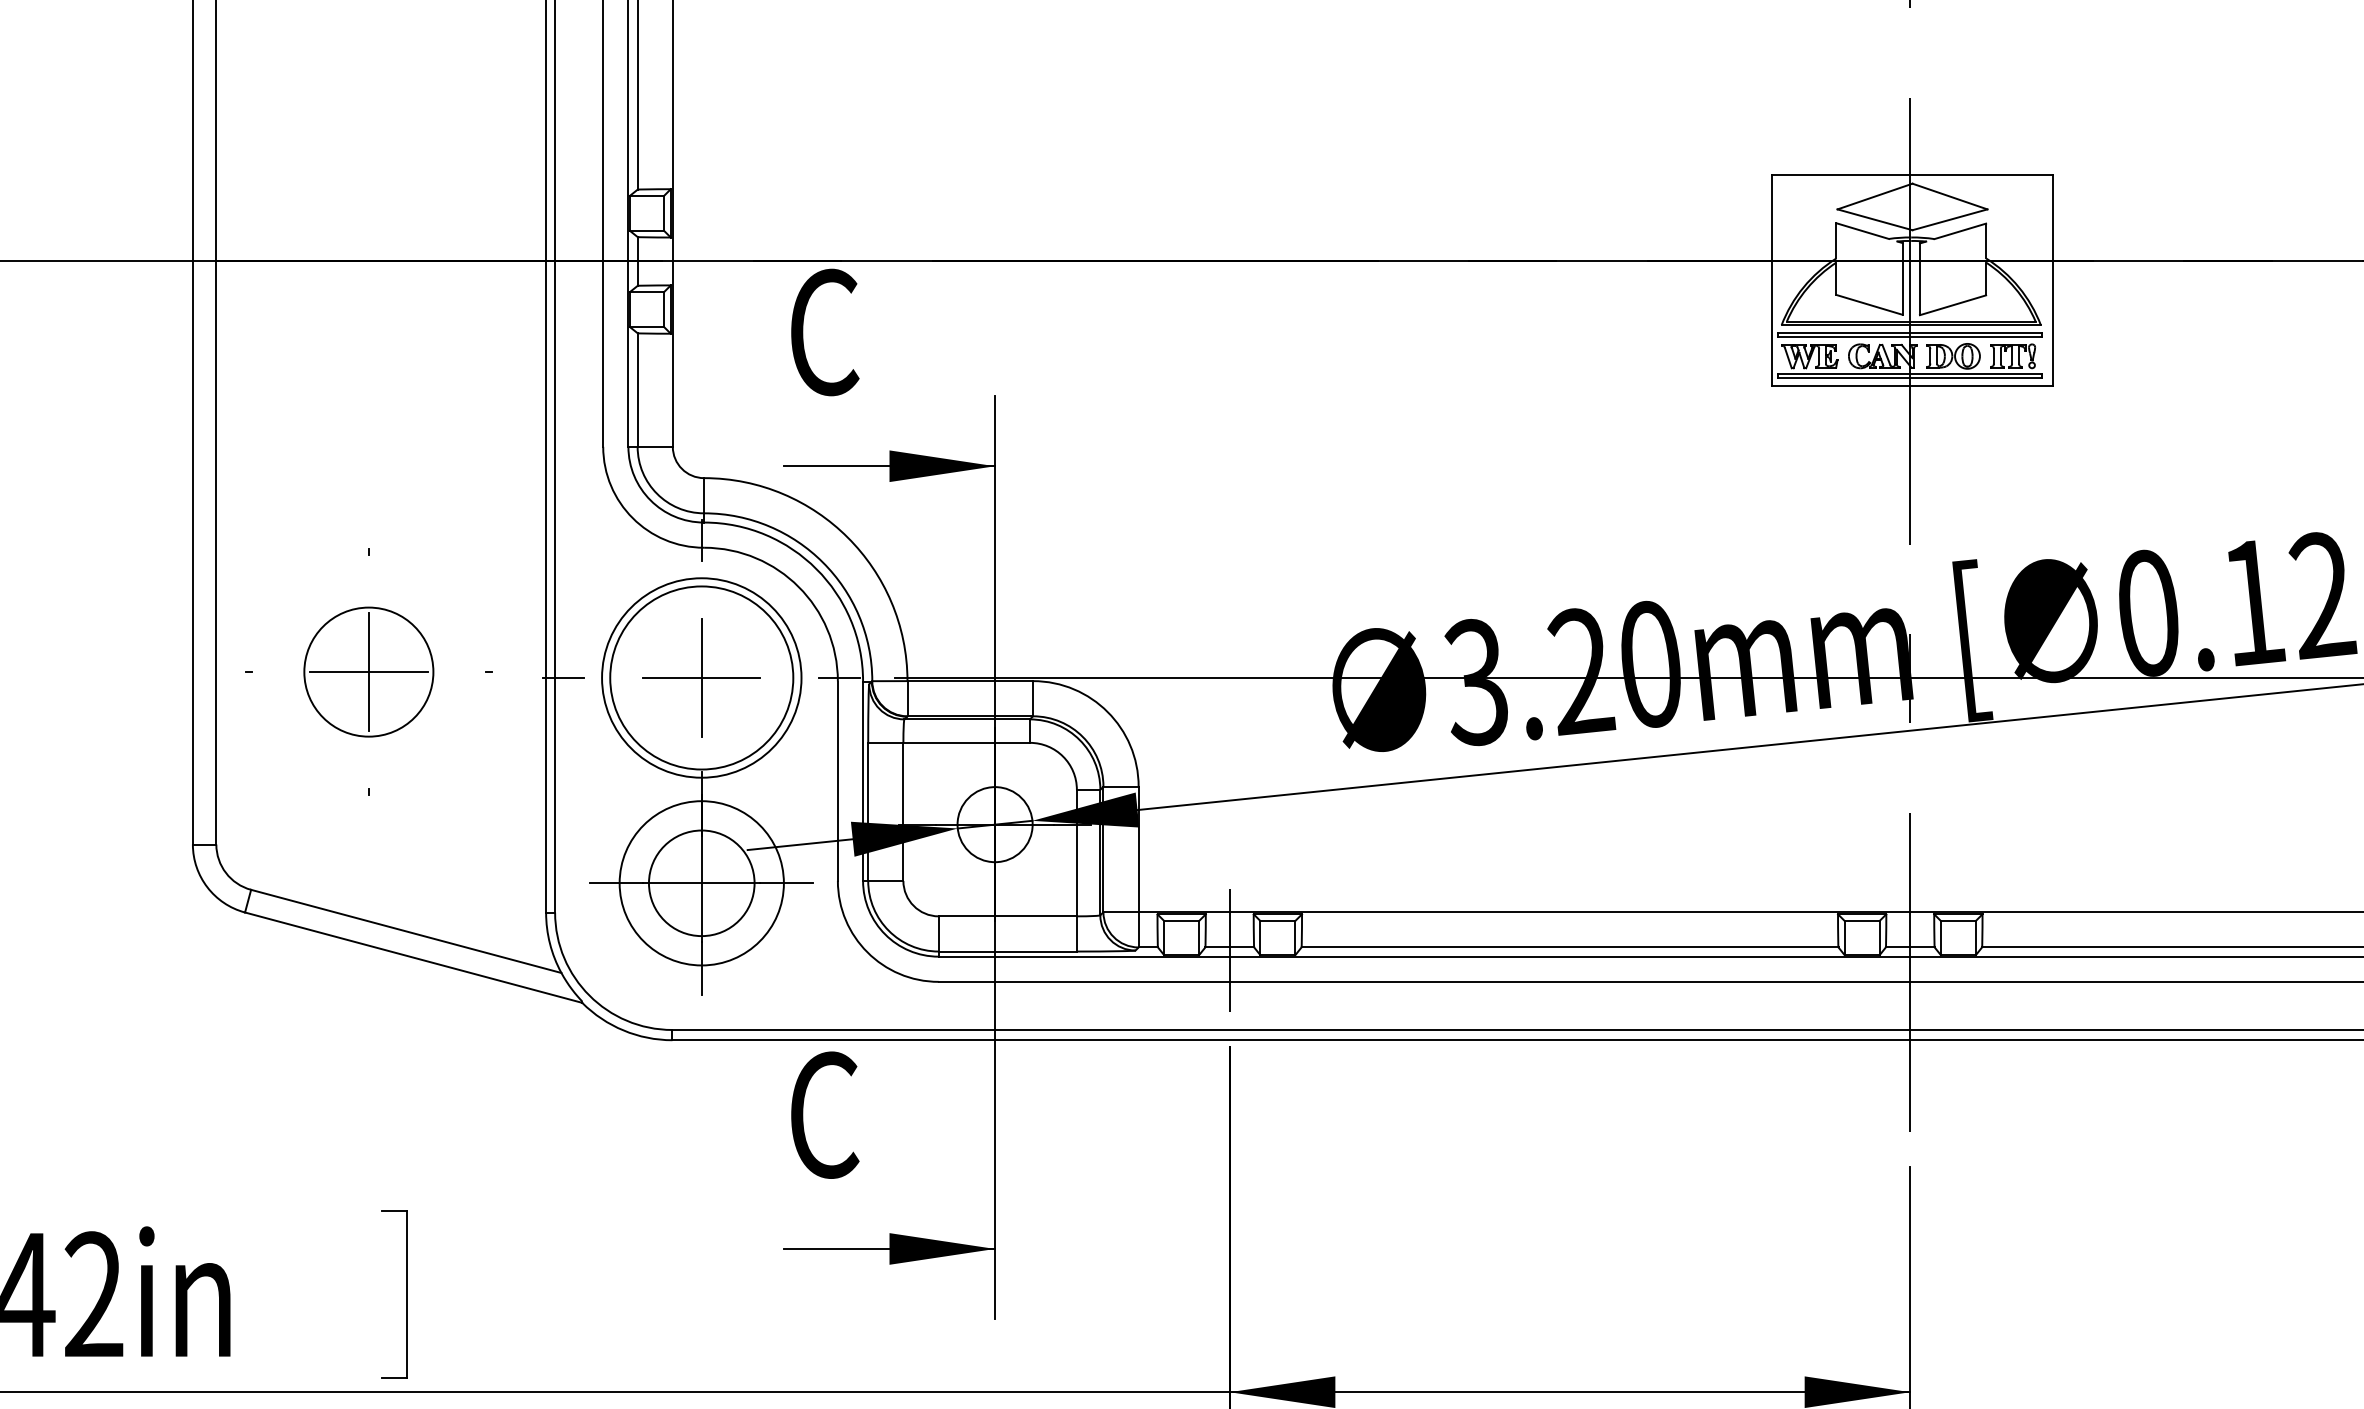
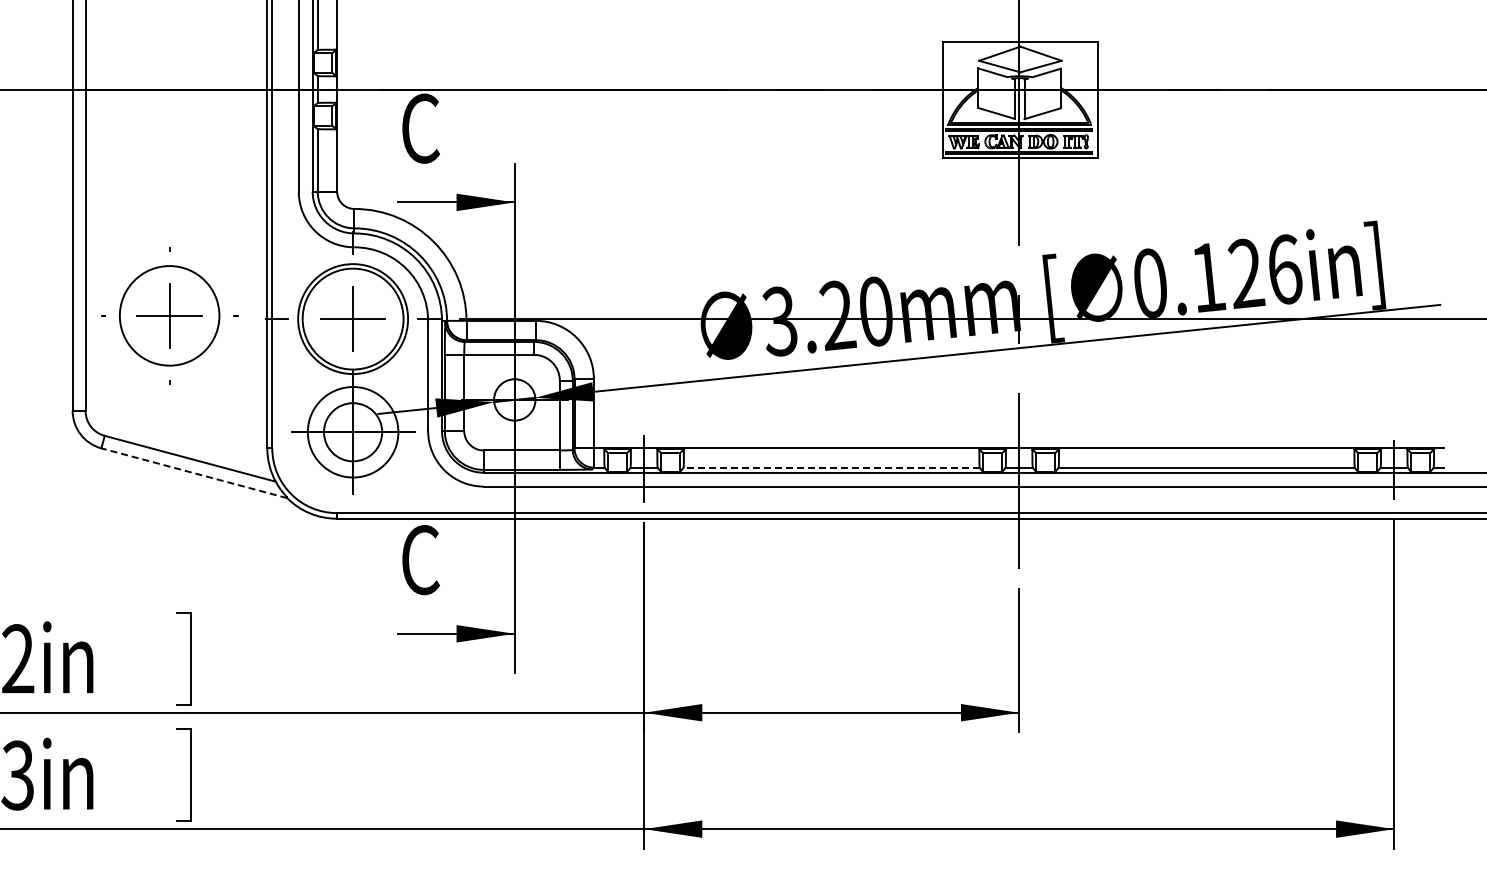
circle: (368, 671) -> (169, 315), size x1.4
line: (1569, 947) -> (831, 467), solid -> dashed
line: (412, 958) -> (193, 473), solid -> dashed

